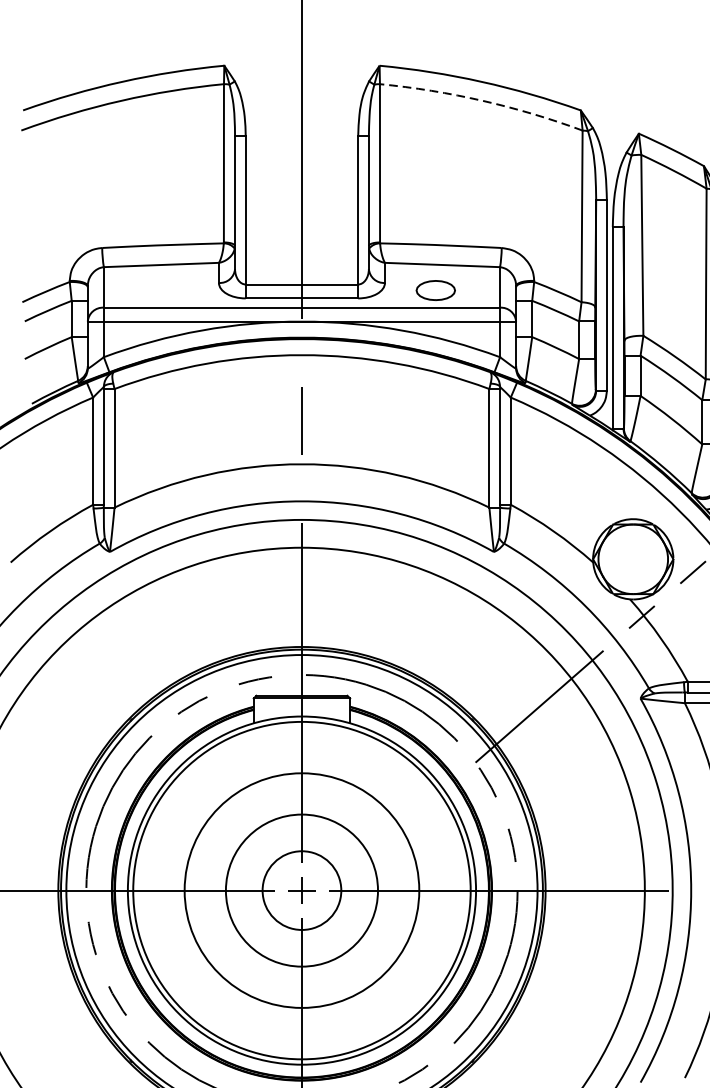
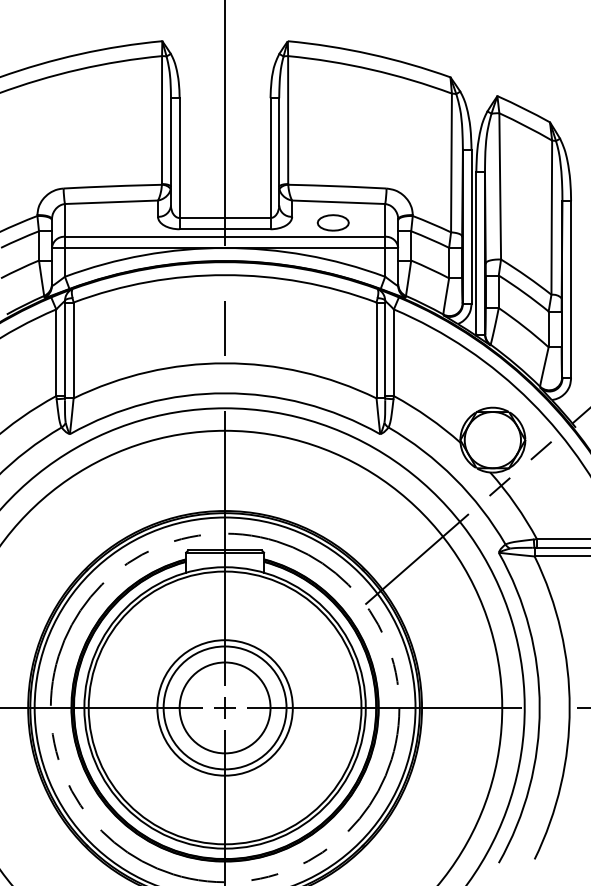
arc: (483, 100) -> (371, 69), dashed -> solid
circle: (301, 890) -> (224, 707), size x0.71
circle: (301, 890) -> (224, 707), size x1.43

